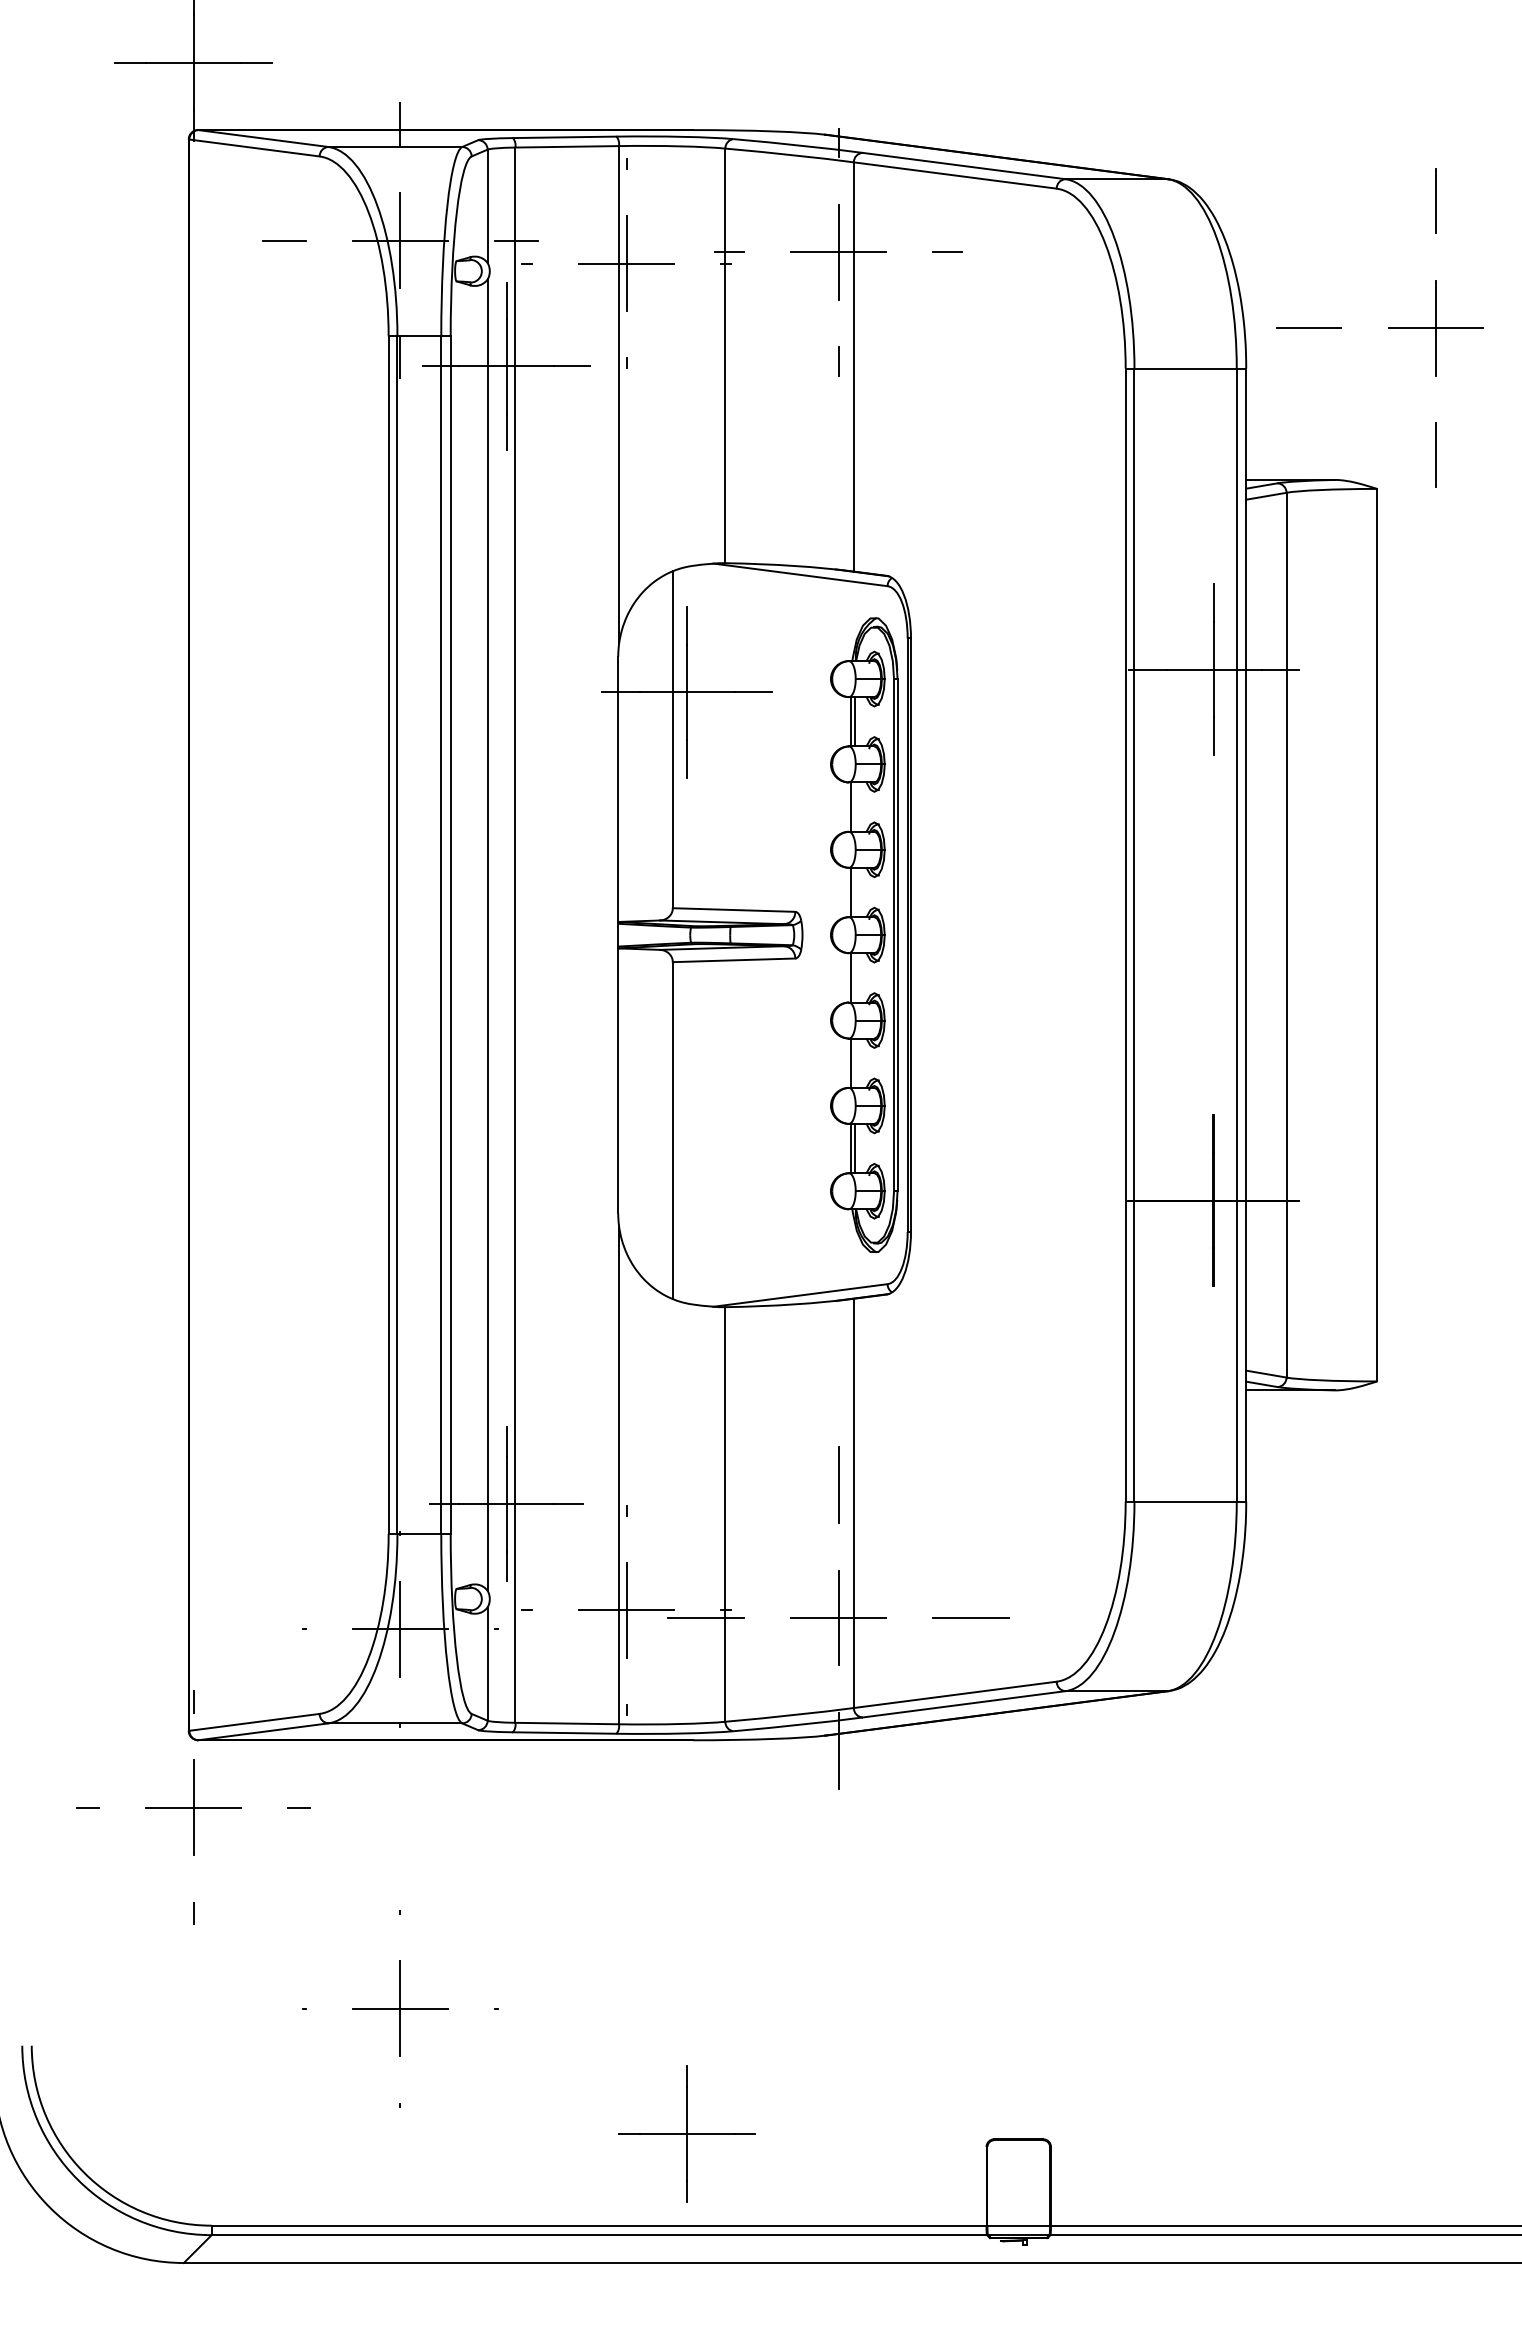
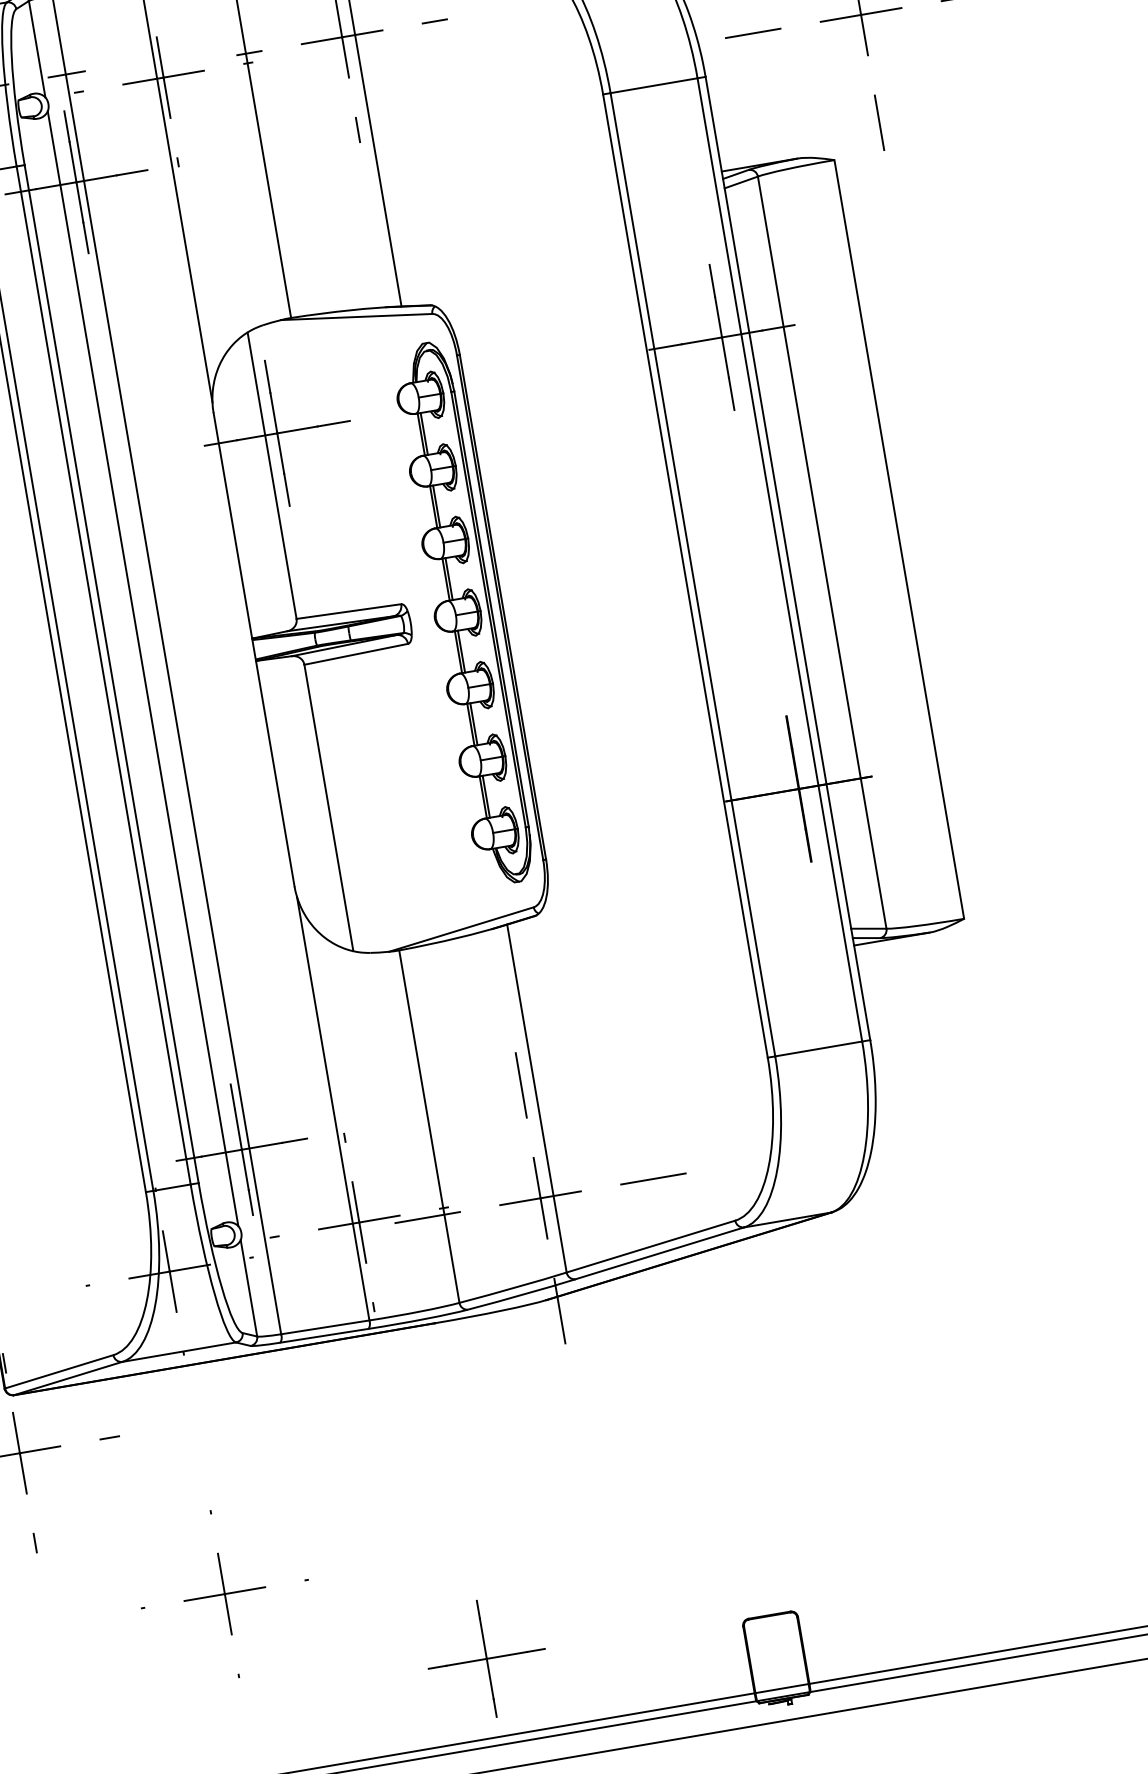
line: (854, 806) -> (436, 506), added
line: (854, 892) -> (448, 579), added
line: (854, 977) -> (461, 651), added
line: (854, 1062) -> (473, 723), added

